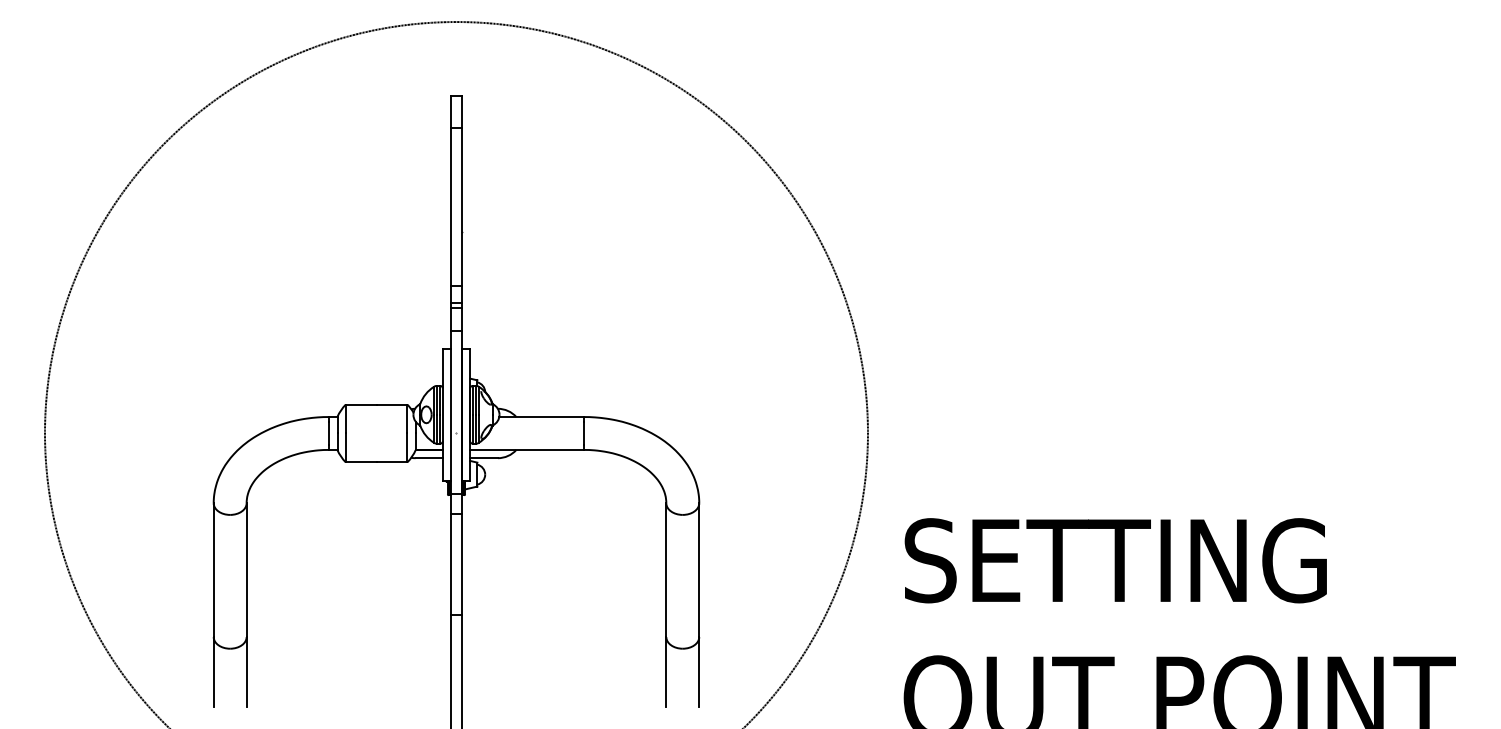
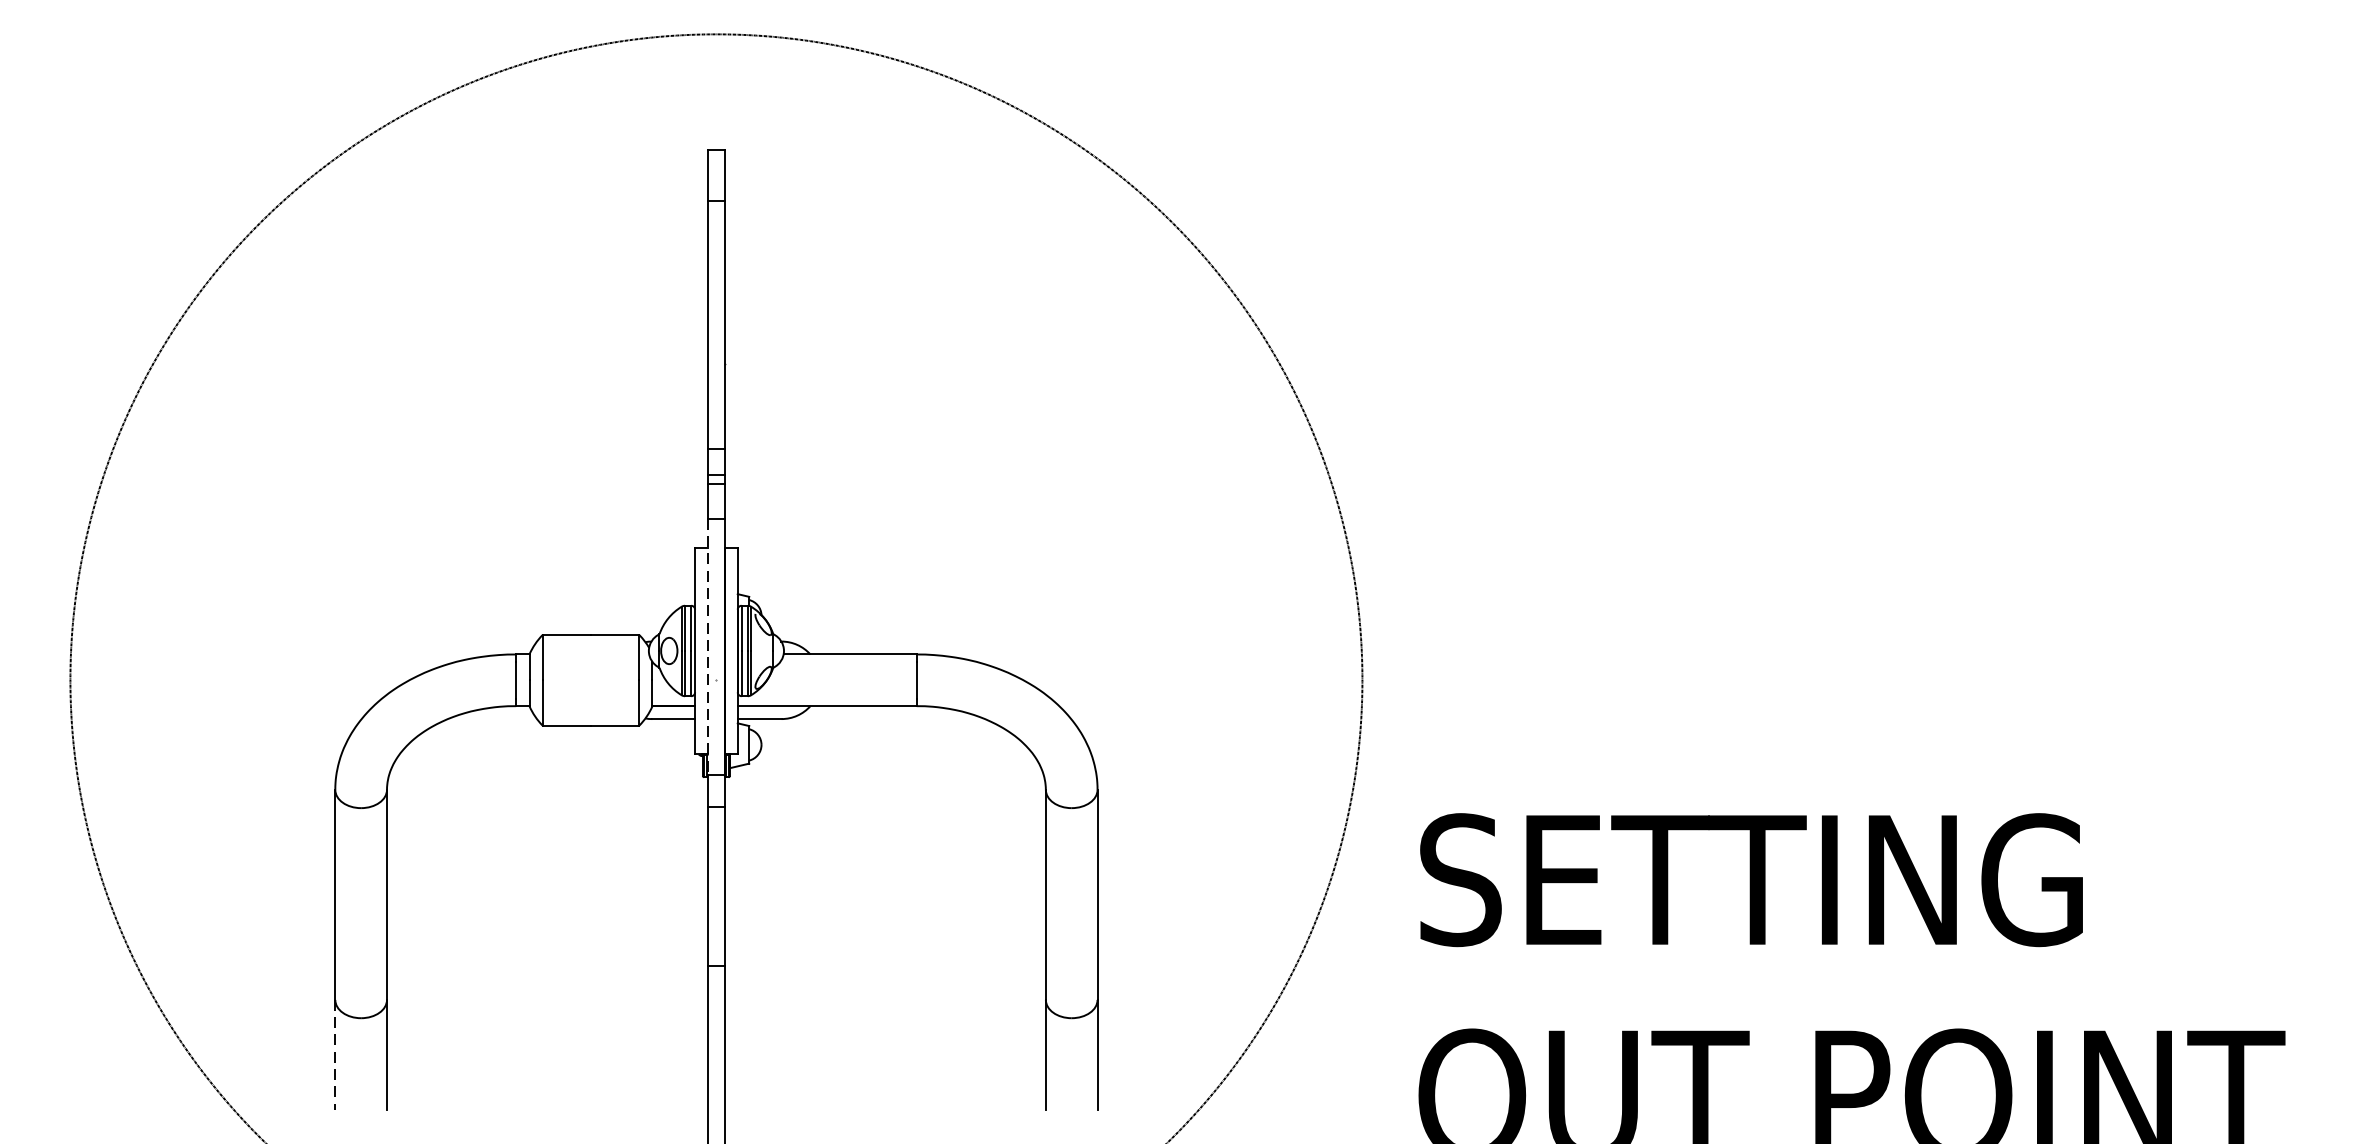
line: (451, 412) -> (708, 647), solid -> dashed
line: (213, 672) -> (334, 1055), solid -> dashed

